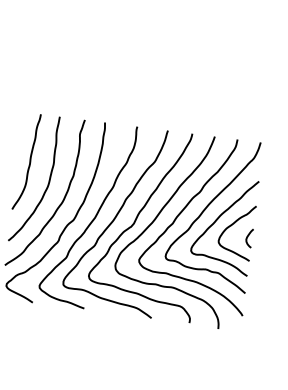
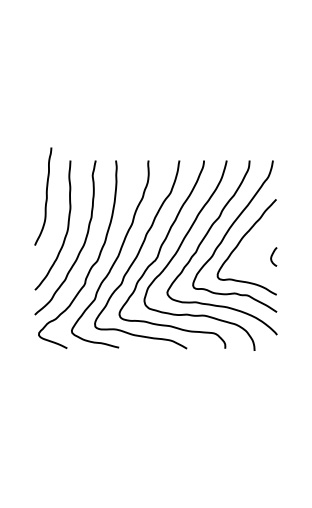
curve: (29, 160) -> (45, 194), moved
curve: (232, 225) -> (255, 246), removed

